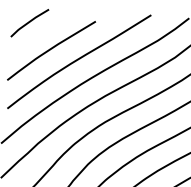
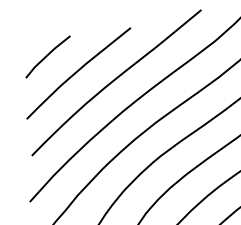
line: (29, 23) -> (47, 57), moved

